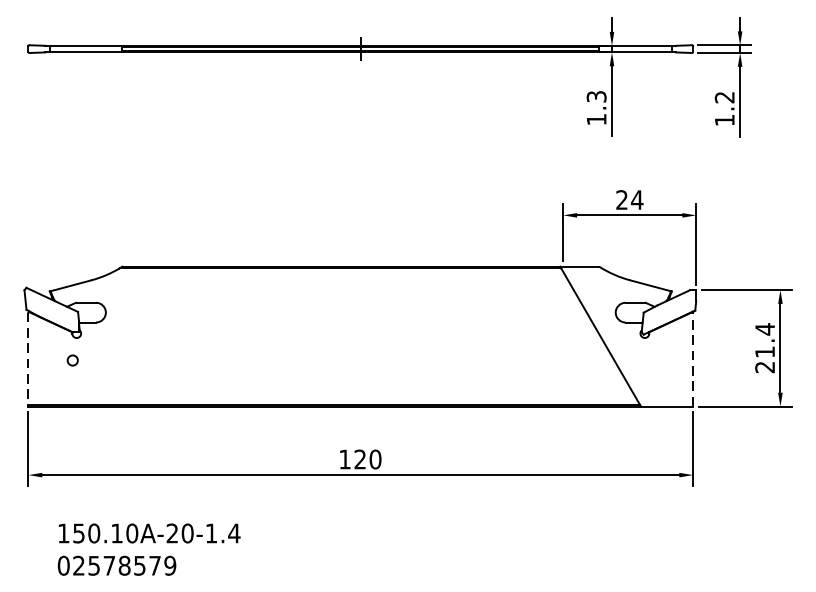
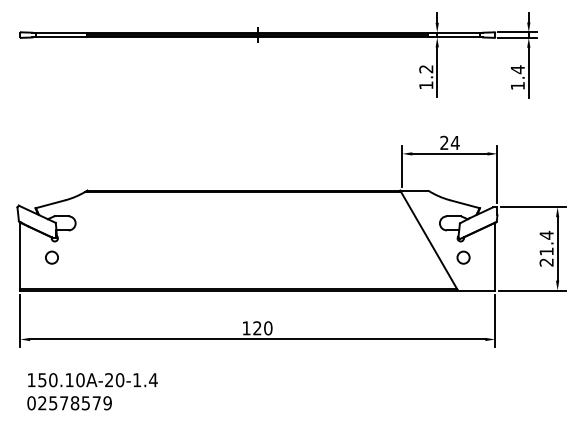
text: (596, 97) -> (426, 69), 1.3 -> 1.2
text: (724, 97) -> (517, 69), 1.2 -> 1.4
line: (28, 358) -> (20, 256), dashed -> solid
line: (693, 358) -> (495, 256), dashed -> solid
circle: (72, 360) -> (51, 257), size x1.67
circle: (648, 360) -> (463, 257), added
text: (149, 549) -> (92, 391), moved

